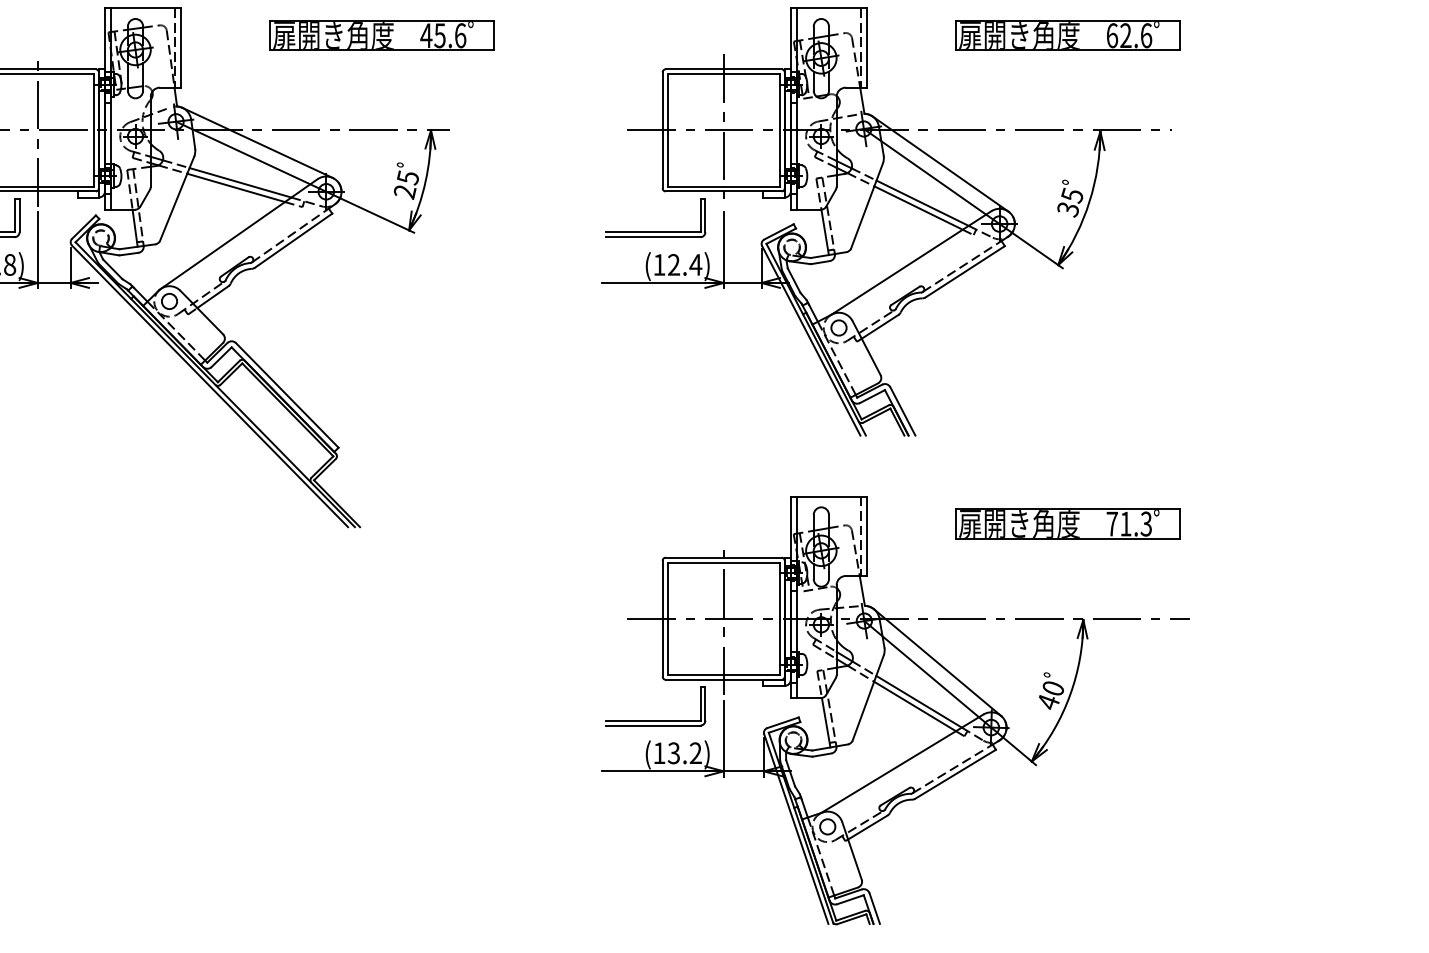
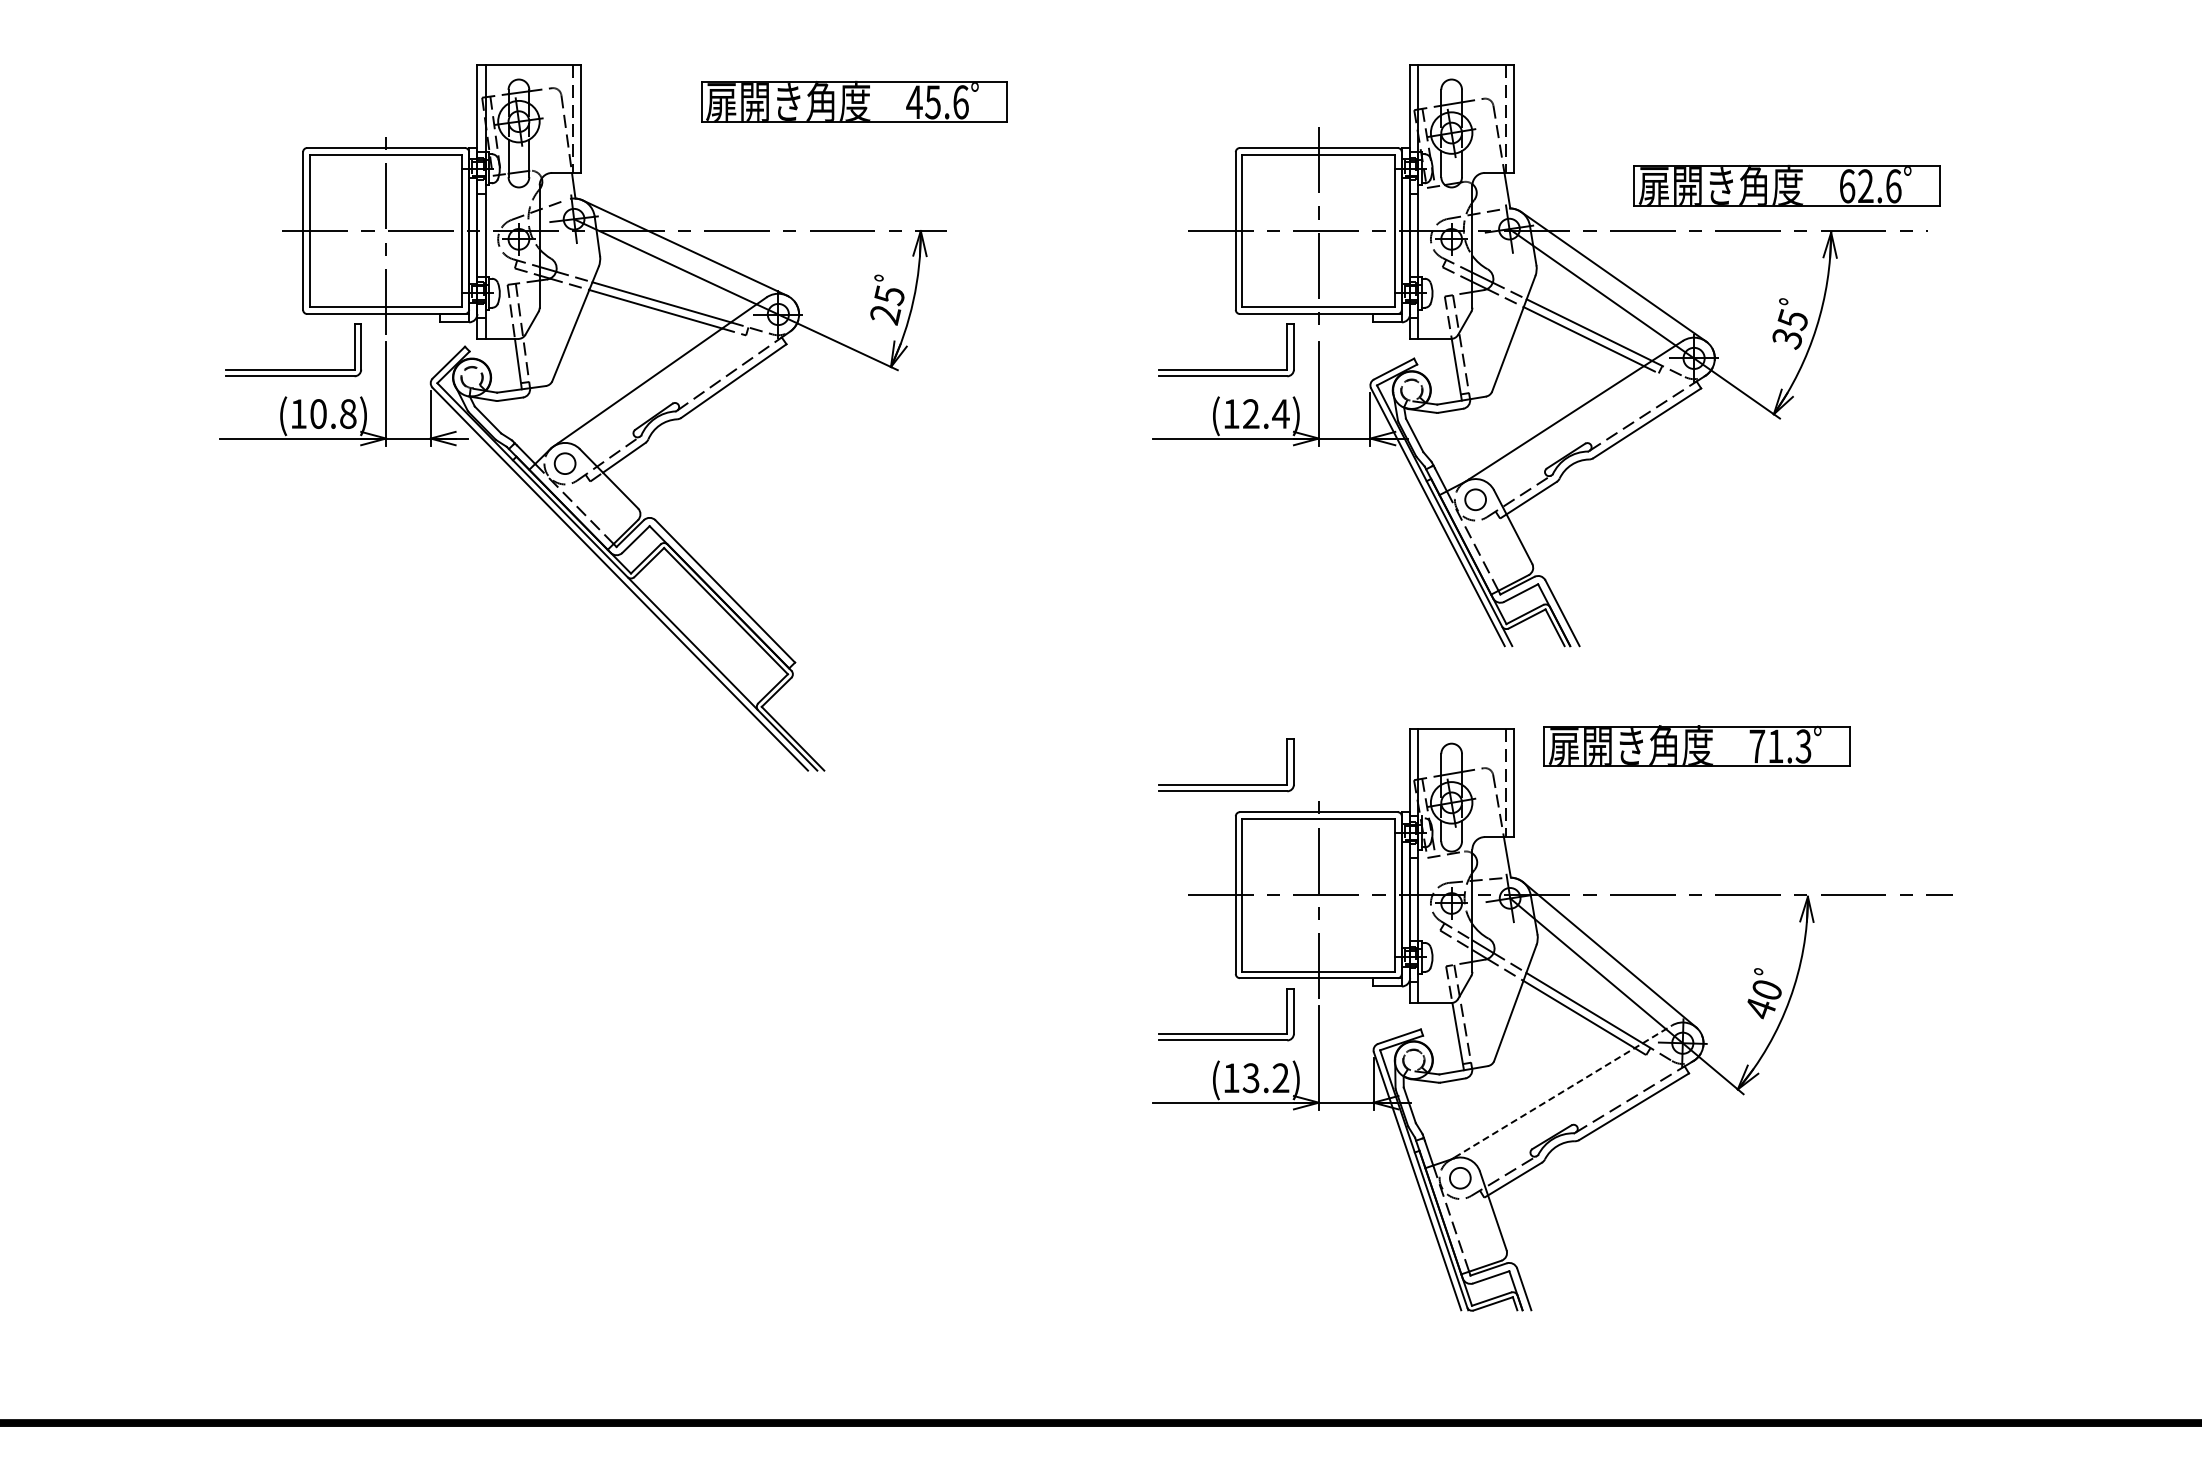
part: (1067, 35) -> (1786, 185), moved
part: (1067, 523) -> (1696, 745), moved
part: (655, 537) -> (1226, 784), added
line: (903, 763) -> (1563, 1091), solid -> dashed

